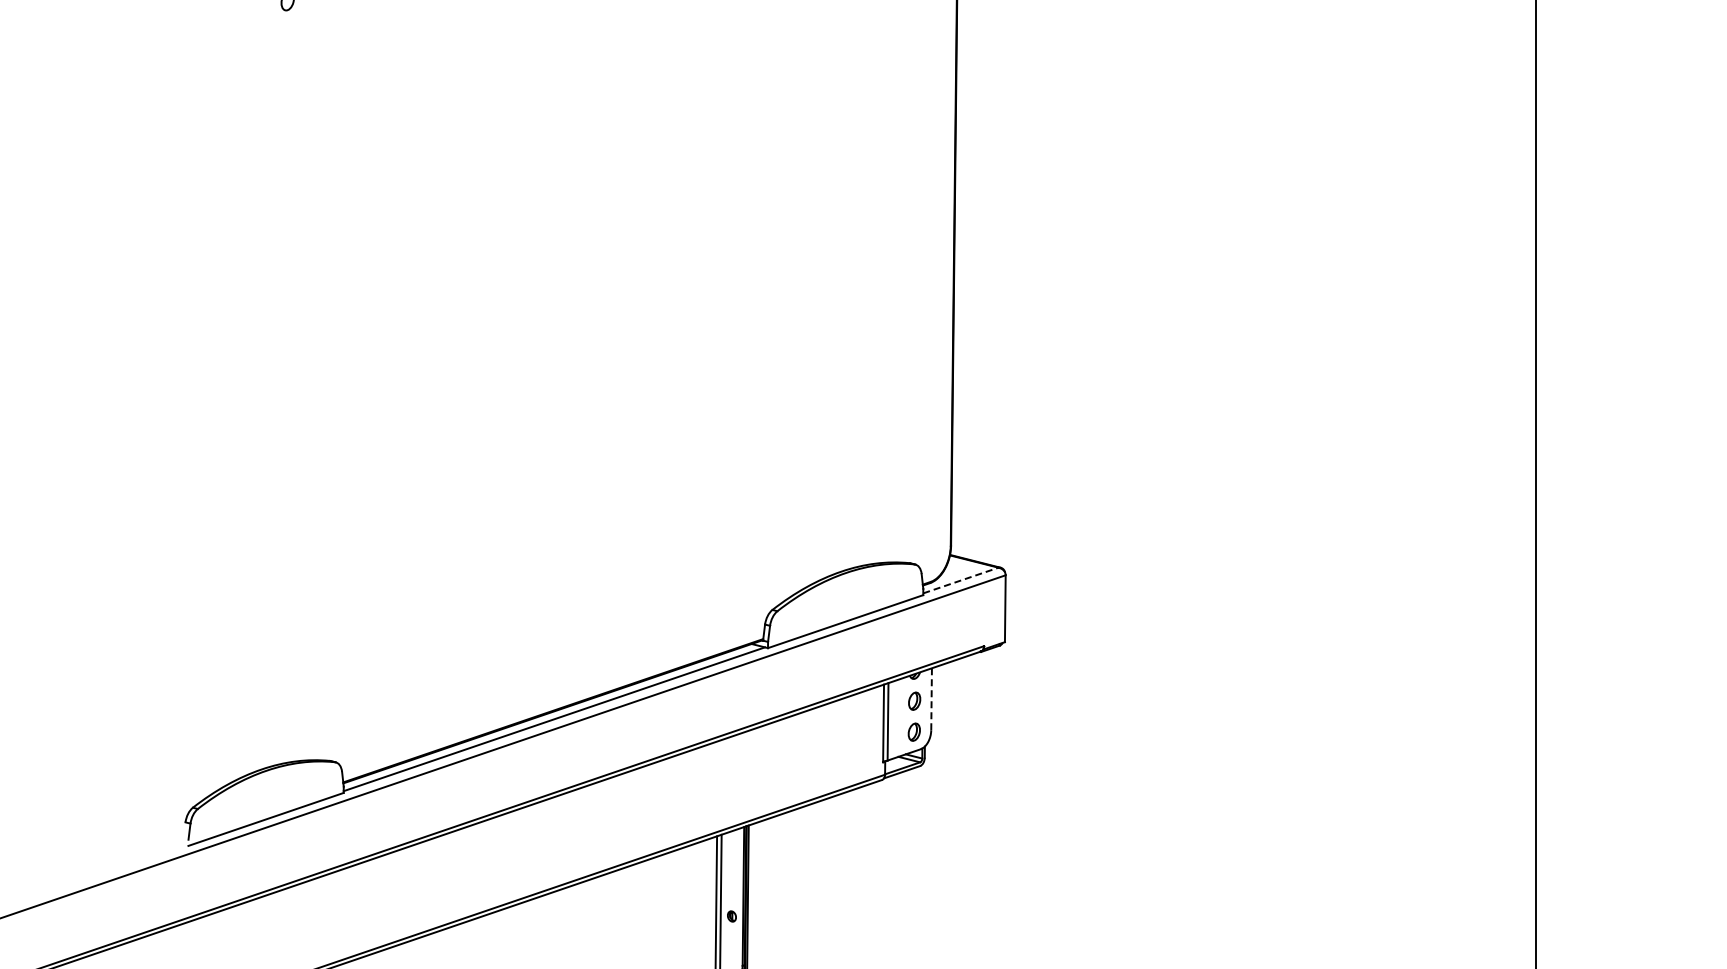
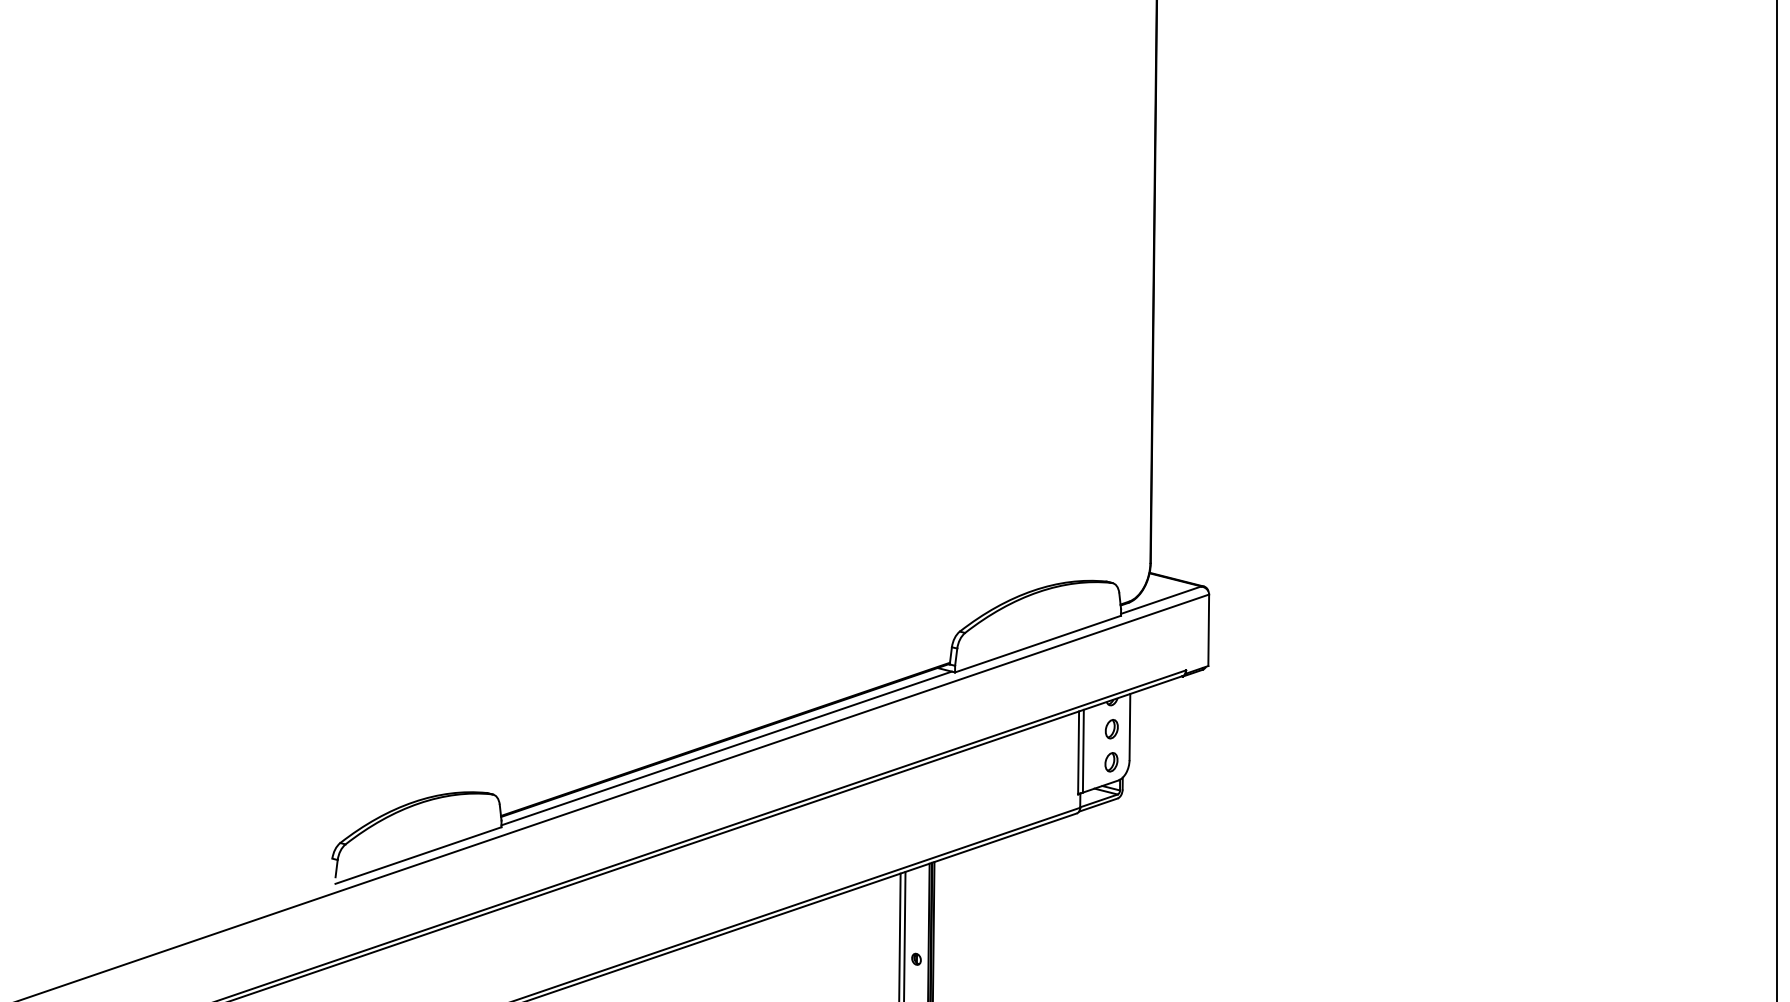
line: (960, 580) -> (1160, 600), dashed -> solid
line: (931, 698) -> (1129, 726), dashed -> solid

